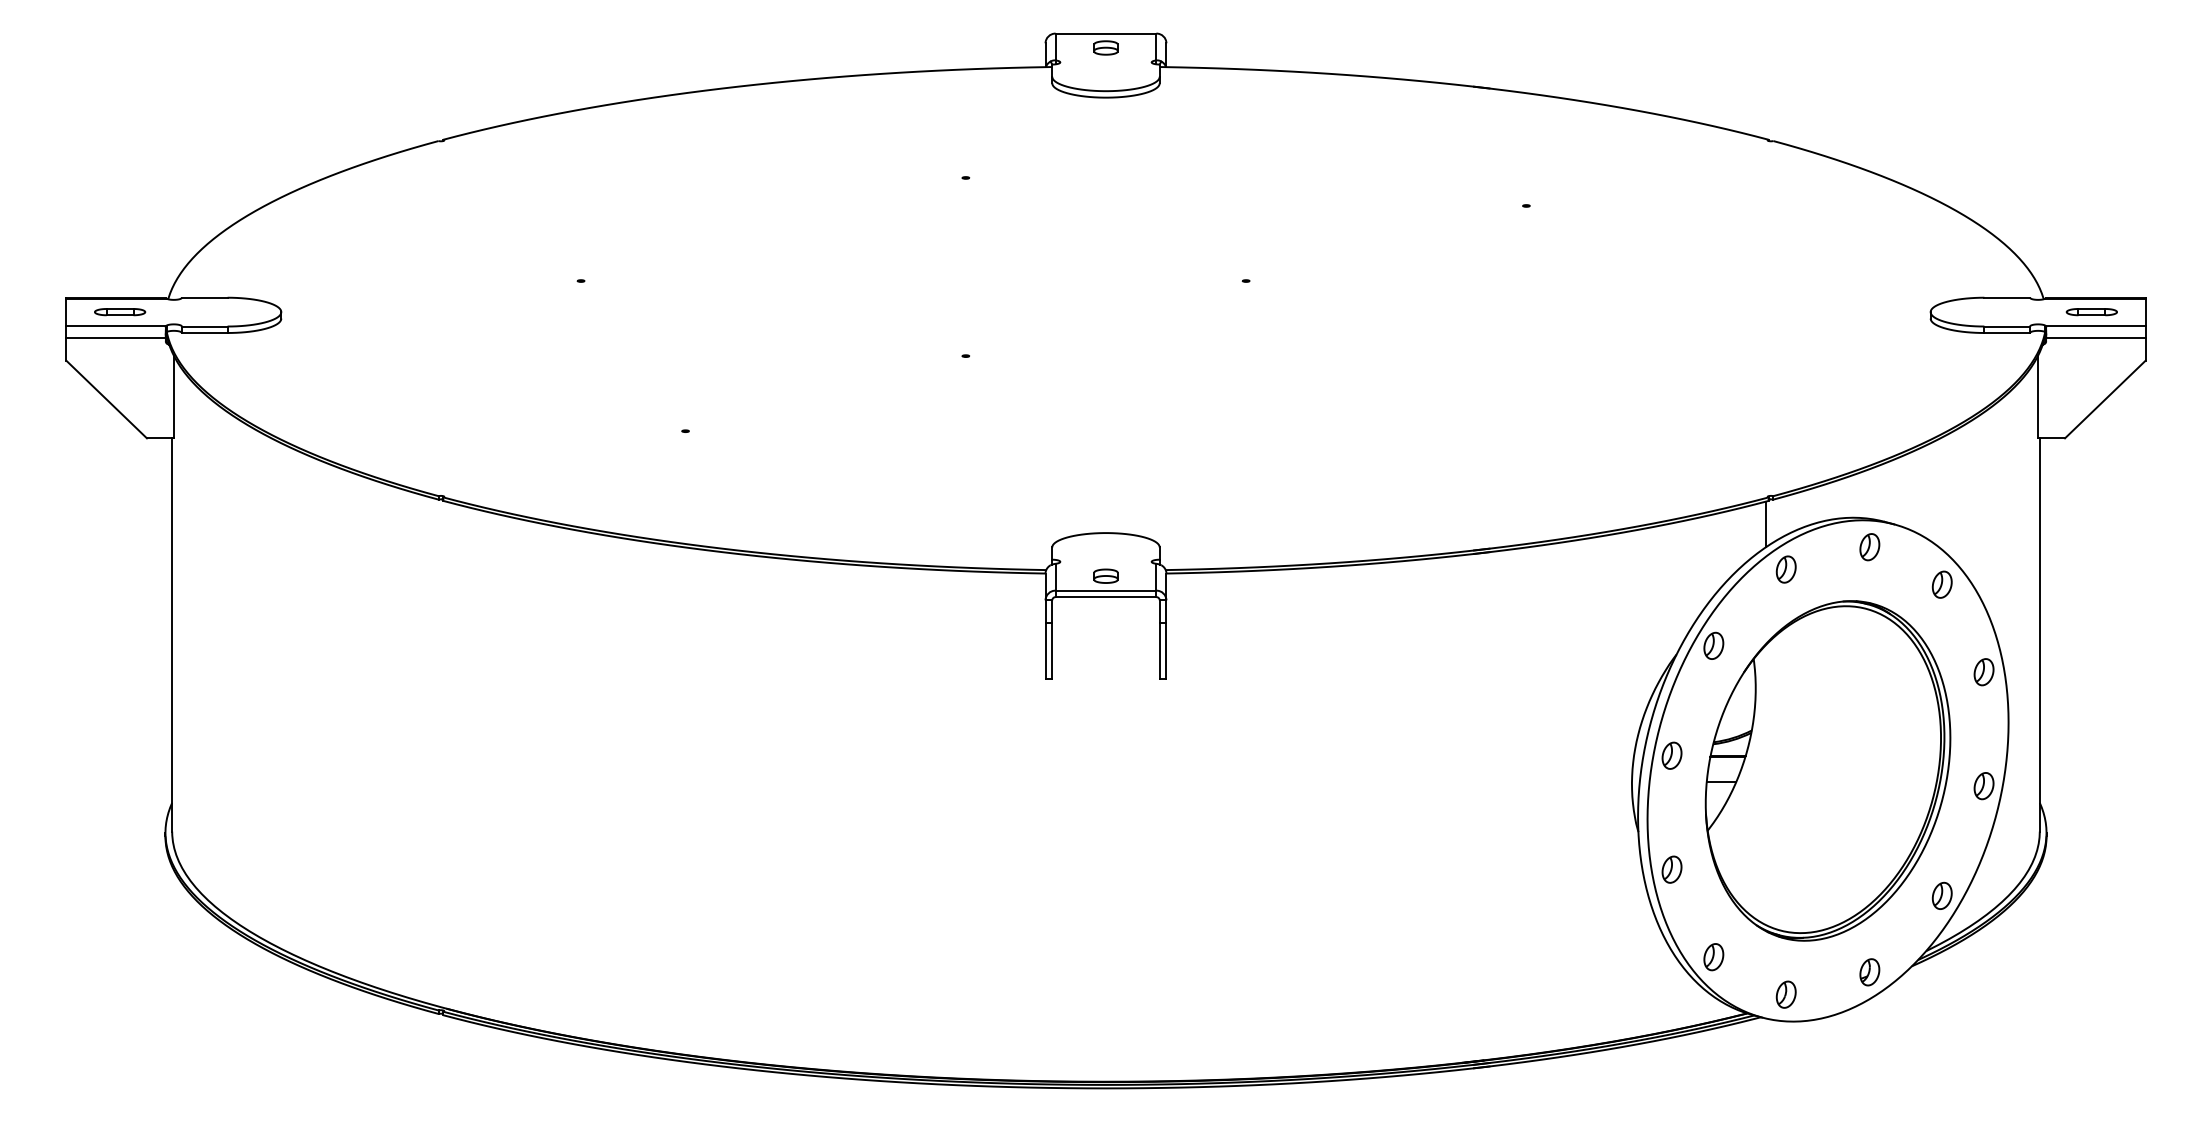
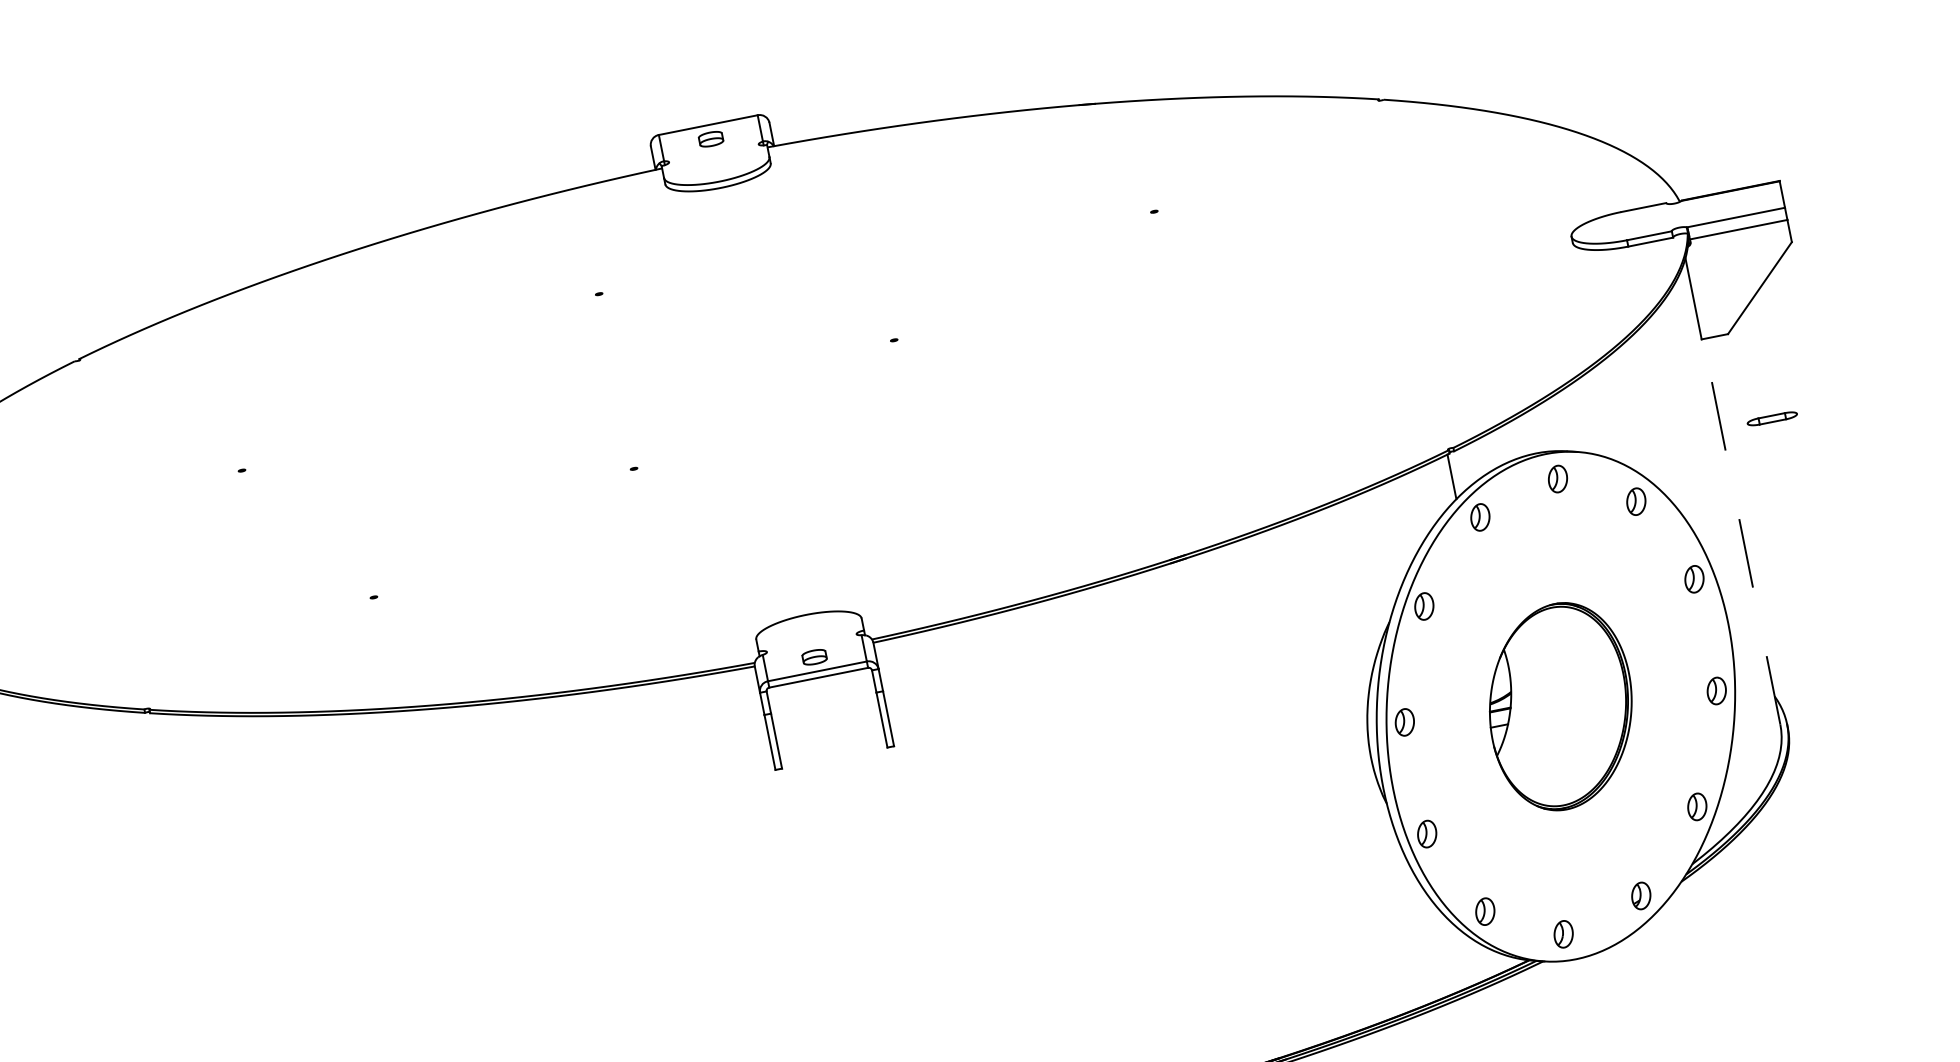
part: (2091, 312) -> (1772, 419), moved
line: (2039, 634) -> (1741, 531), solid -> dashed
part: (1827, 770) -> (1560, 706), size x0.6

